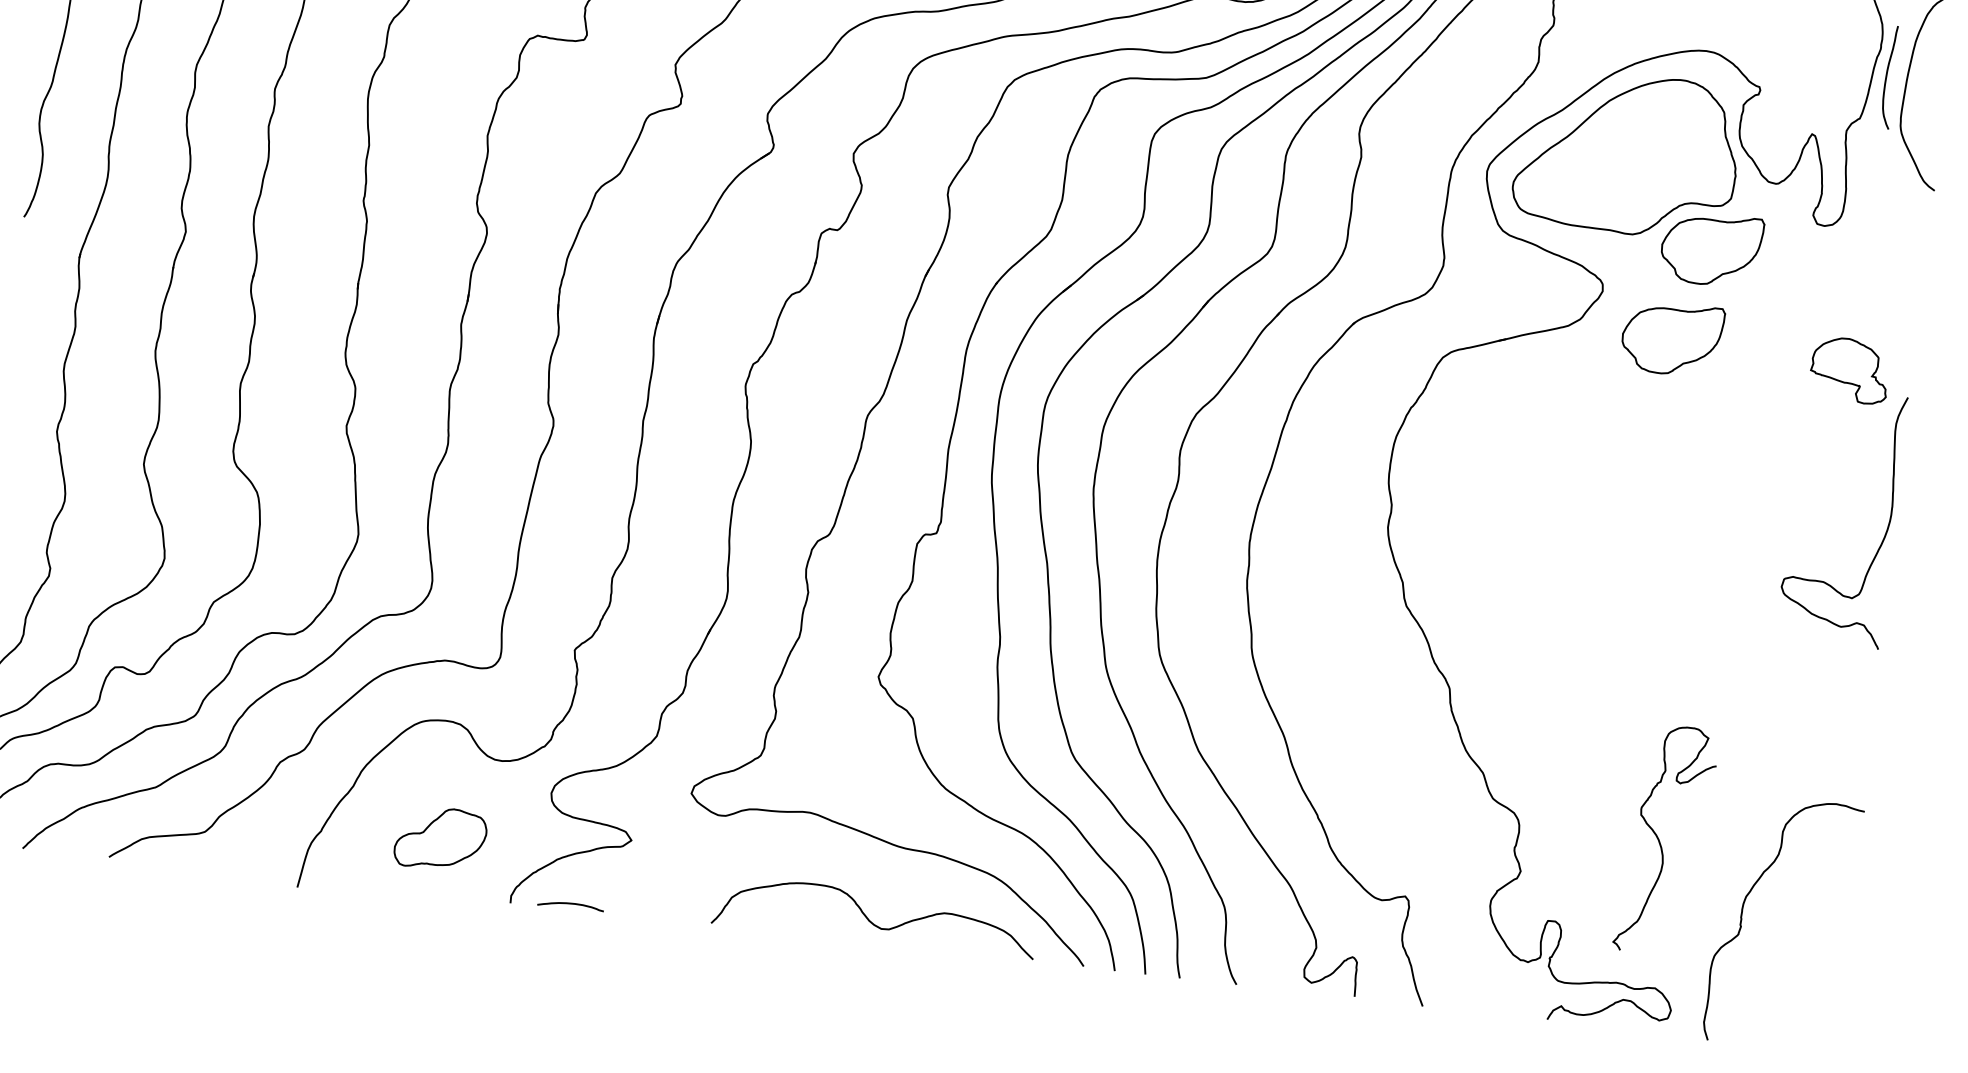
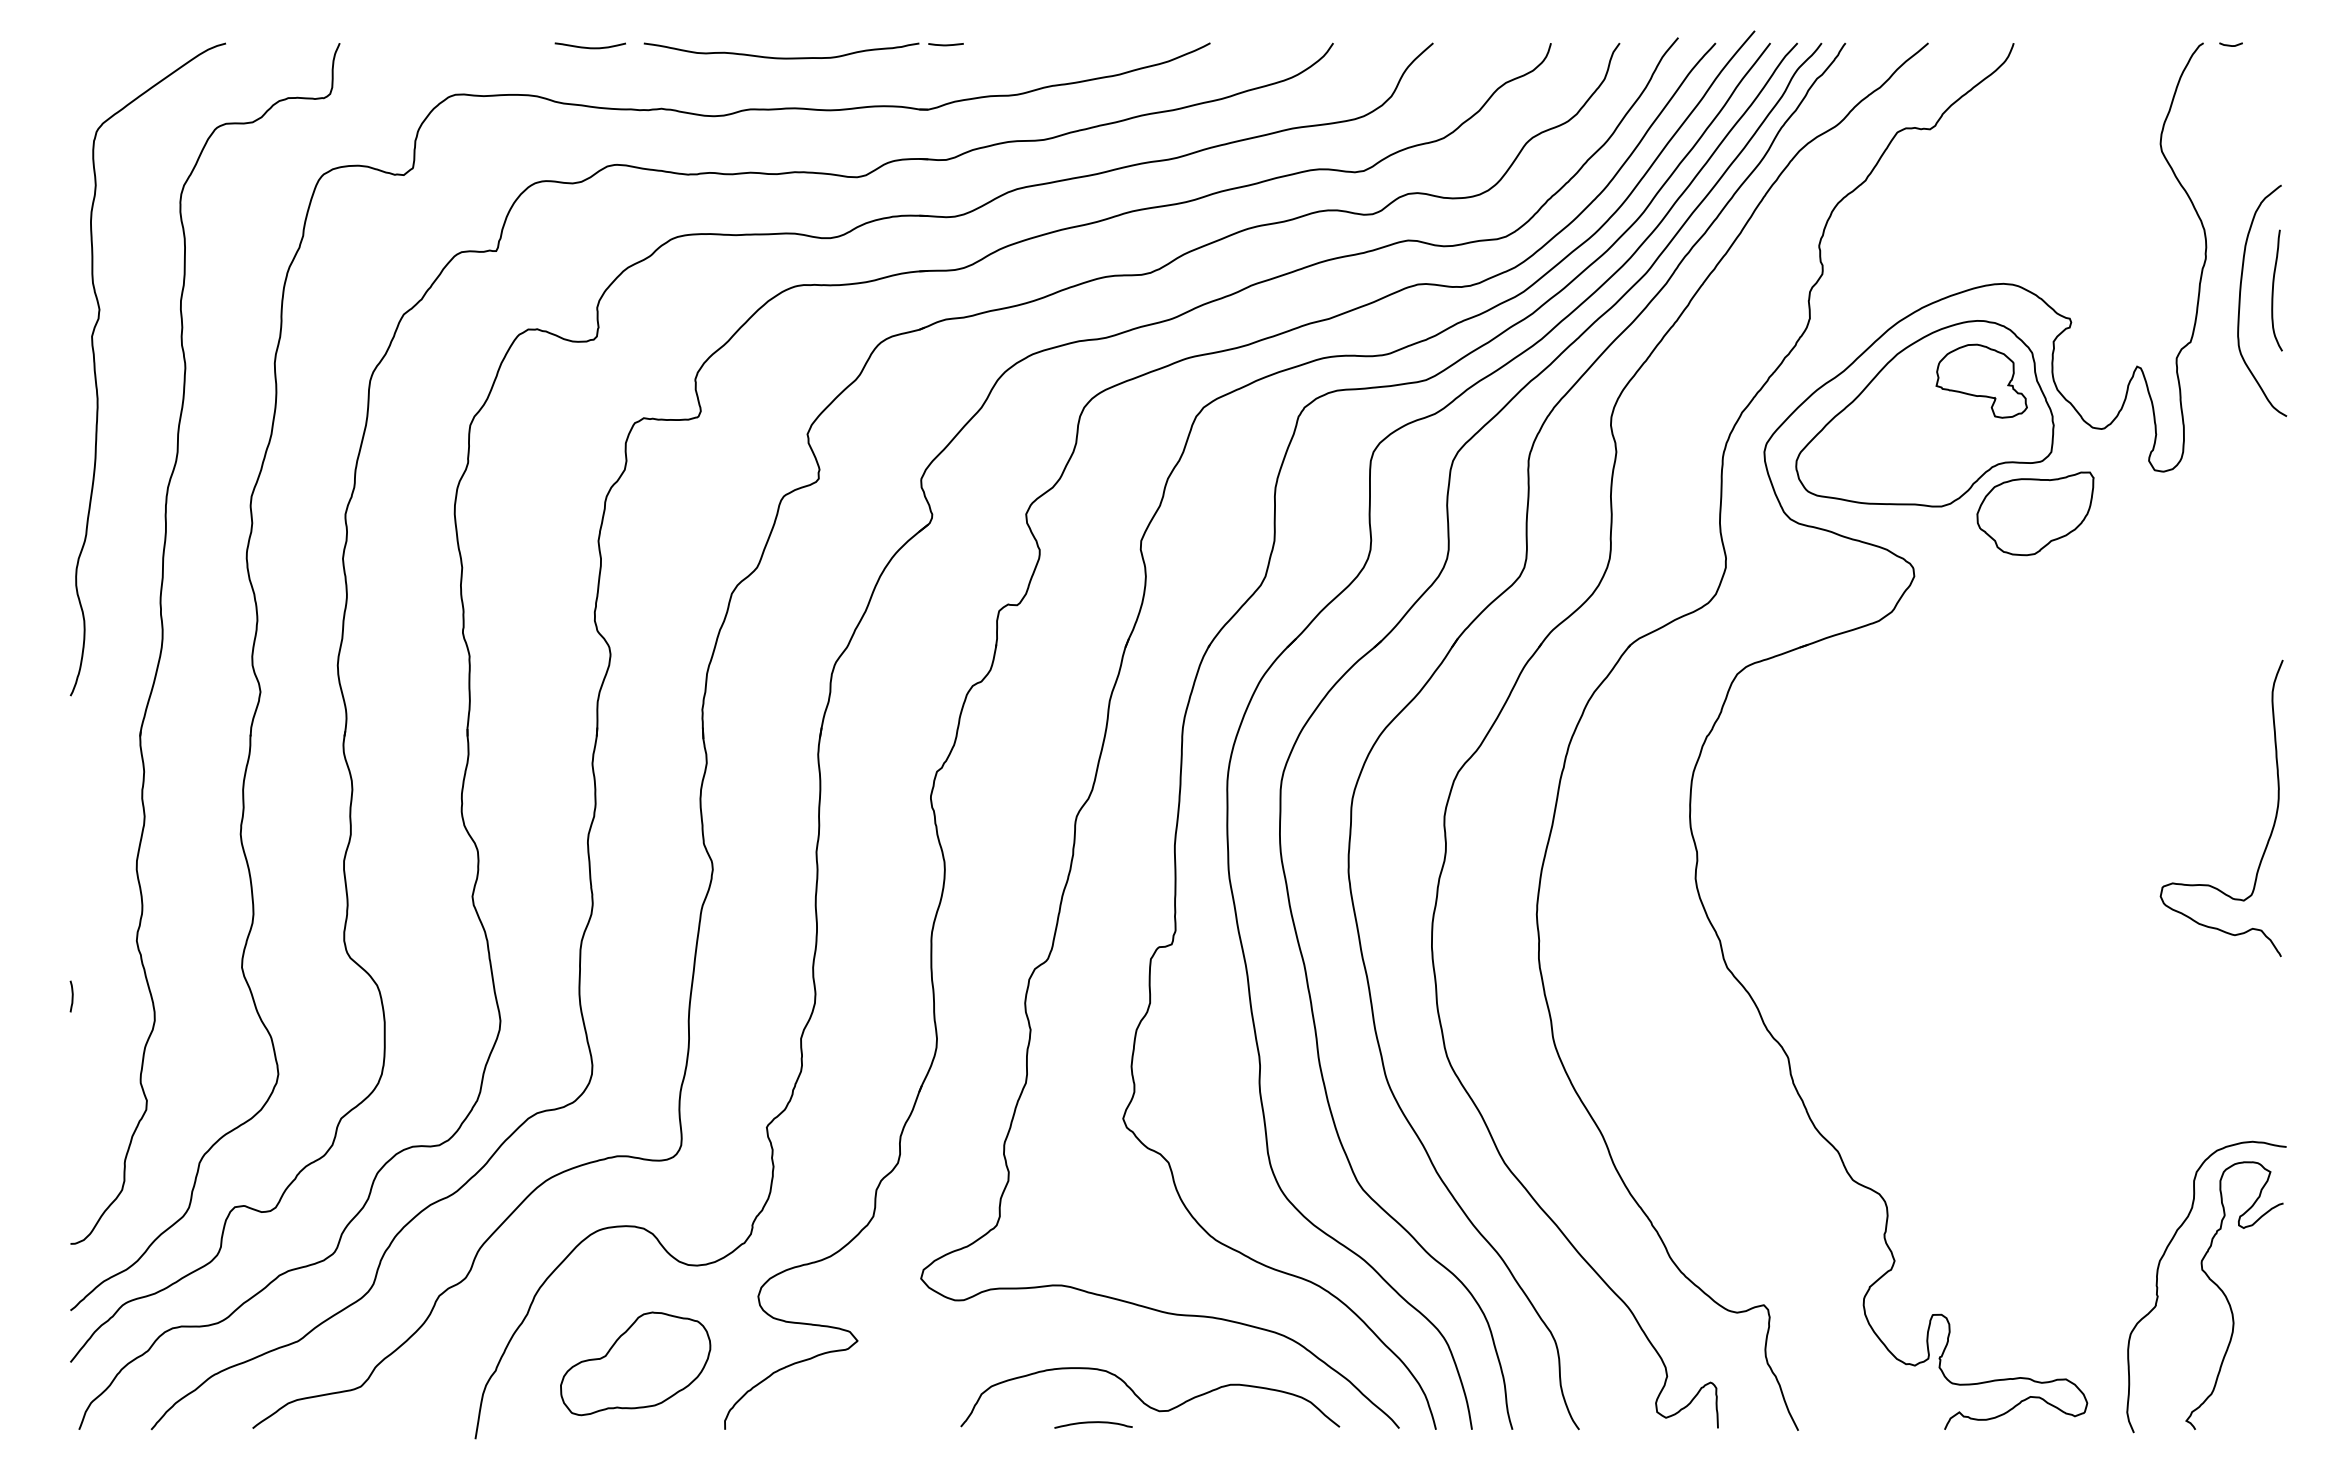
curve: (1886, 77) -> (2273, 290), moved
part: (1672, 338) -> (2001, 622), removed
part: (1849, 369) -> (1981, 380), moved
part: (440, 838) -> (635, 1363), size x1.43
curve: (1660, 842) -> (2228, 1299), moved
curve: (570, 904) -> (1093, 1423), moved

